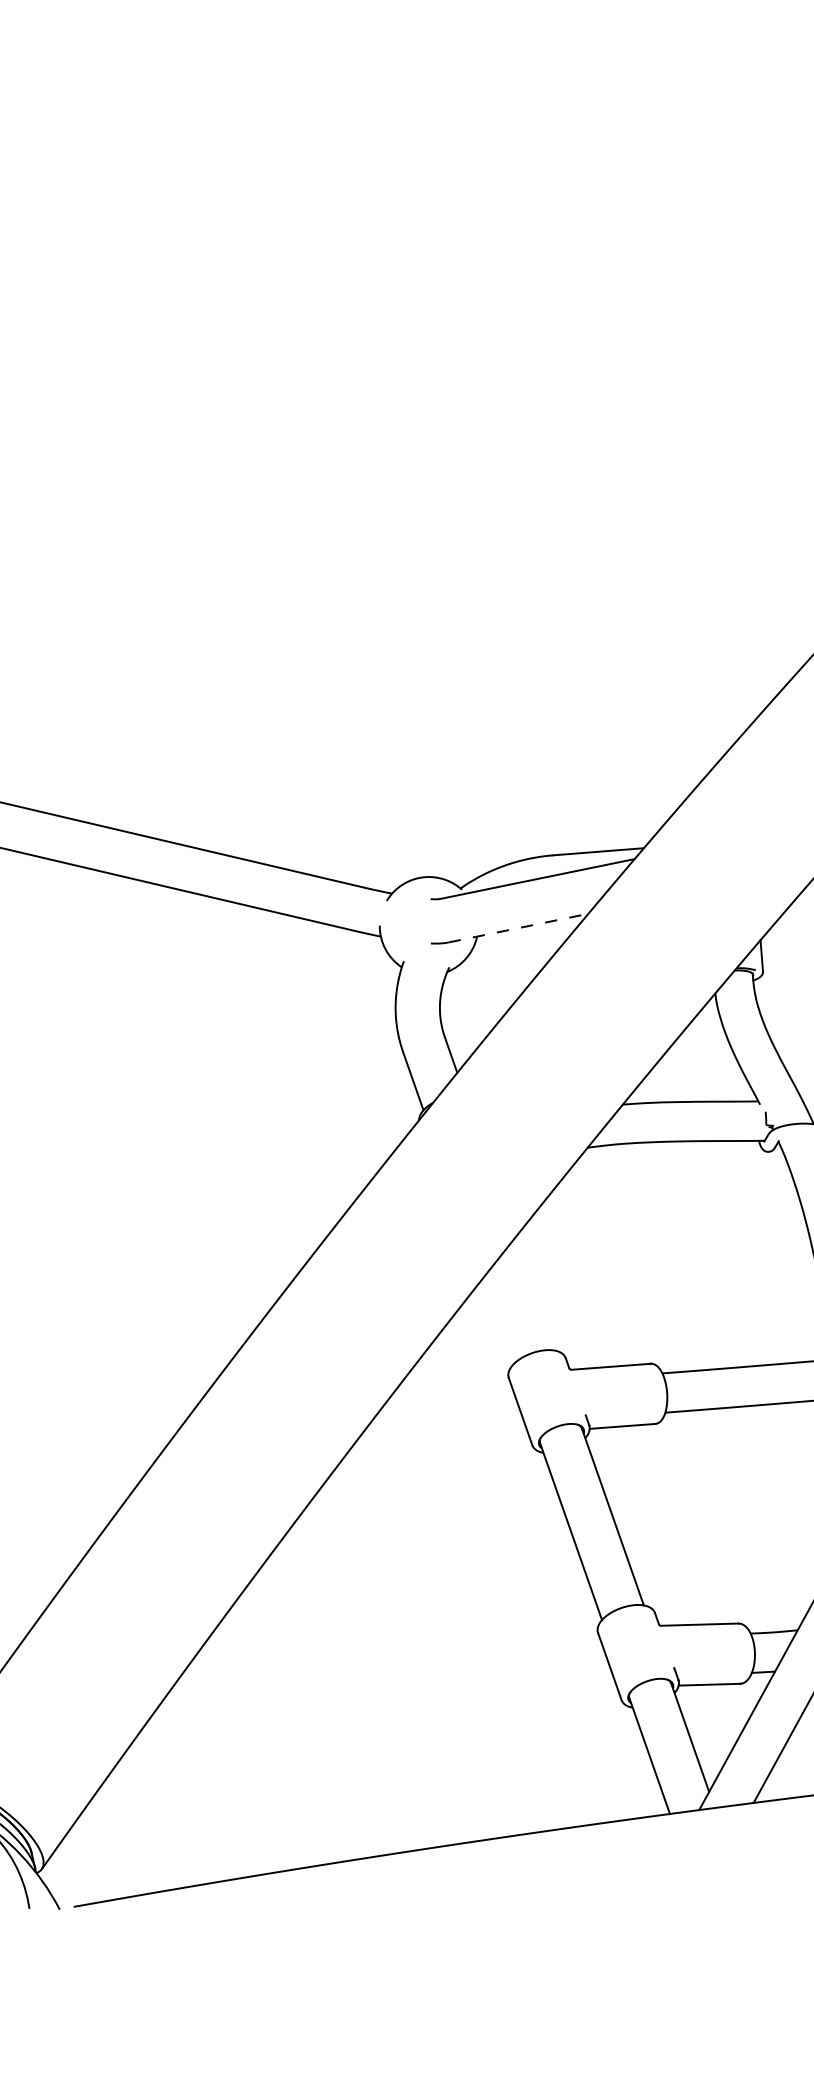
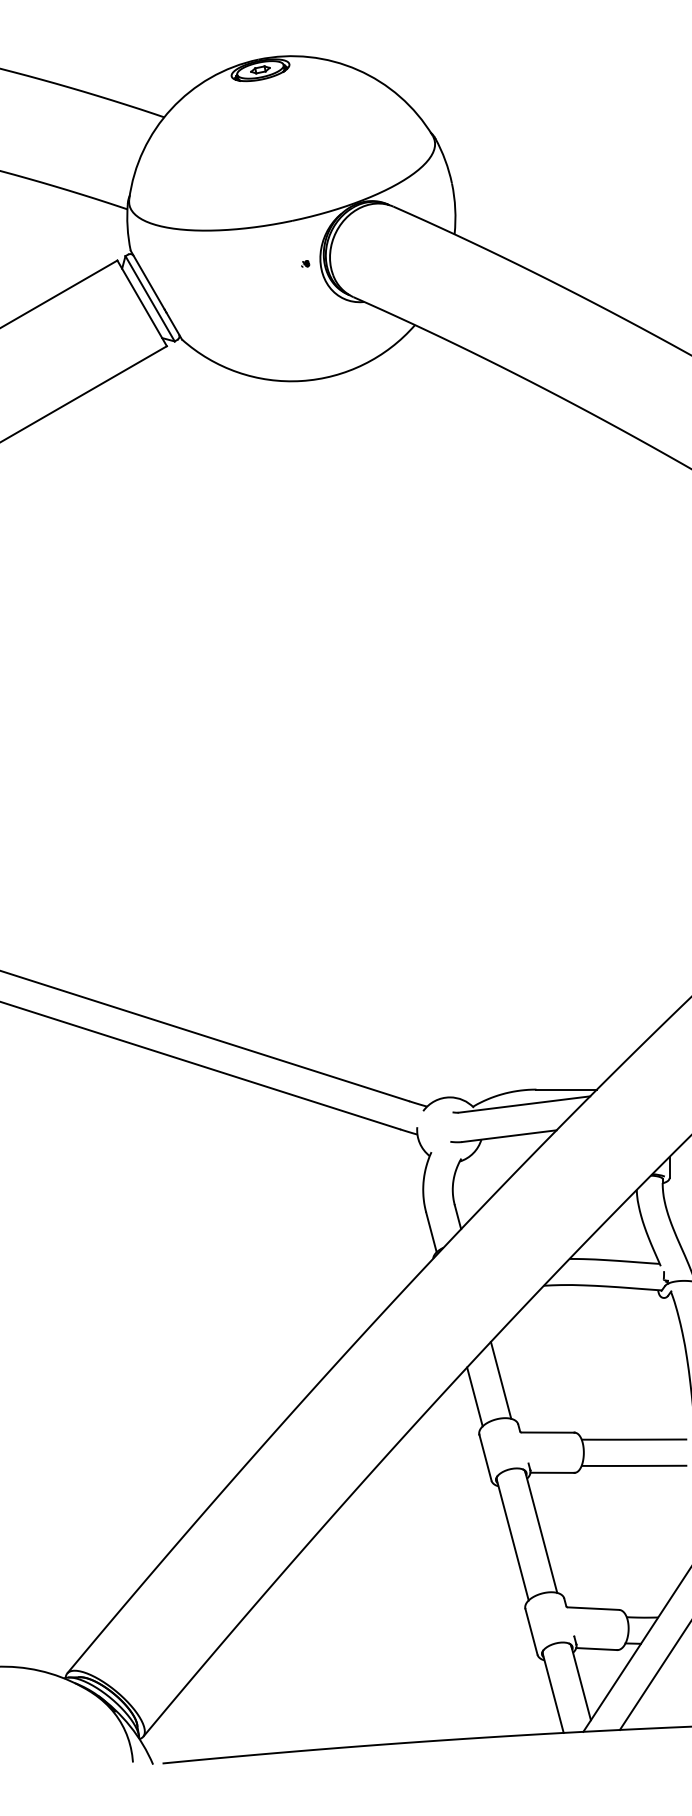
line: (518, 928) -> (509, 1136), dashed -> solid
line: (533, 1292) -> (500, 1379), added
line: (496, 1321) -> (474, 1396), added

